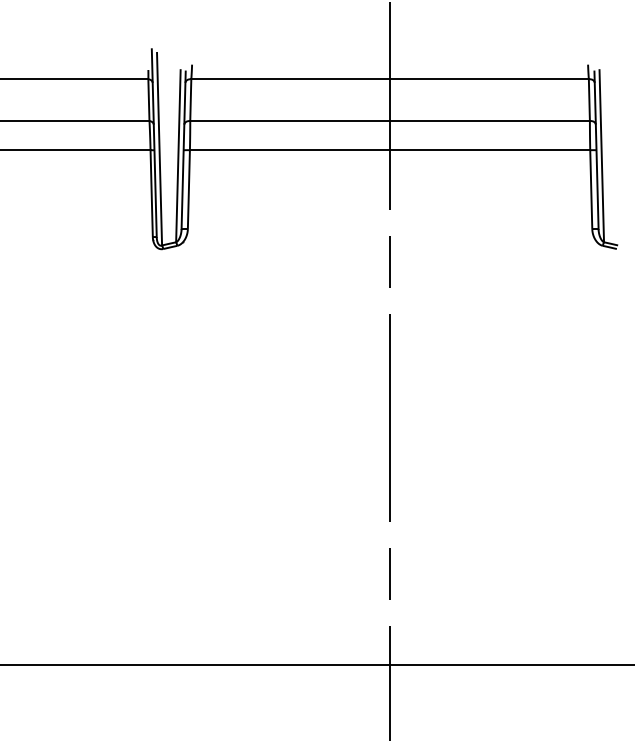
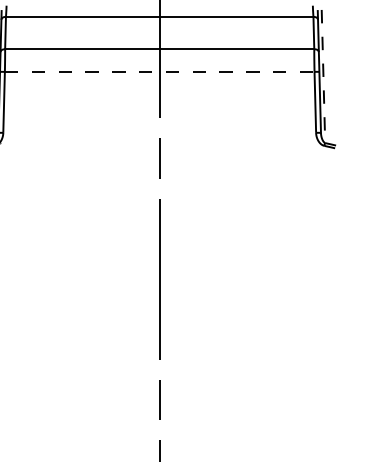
line: (390, 150) -> (160, 72), solid -> dashed
line: (601, 156) -> (323, 76), solid -> dashed

